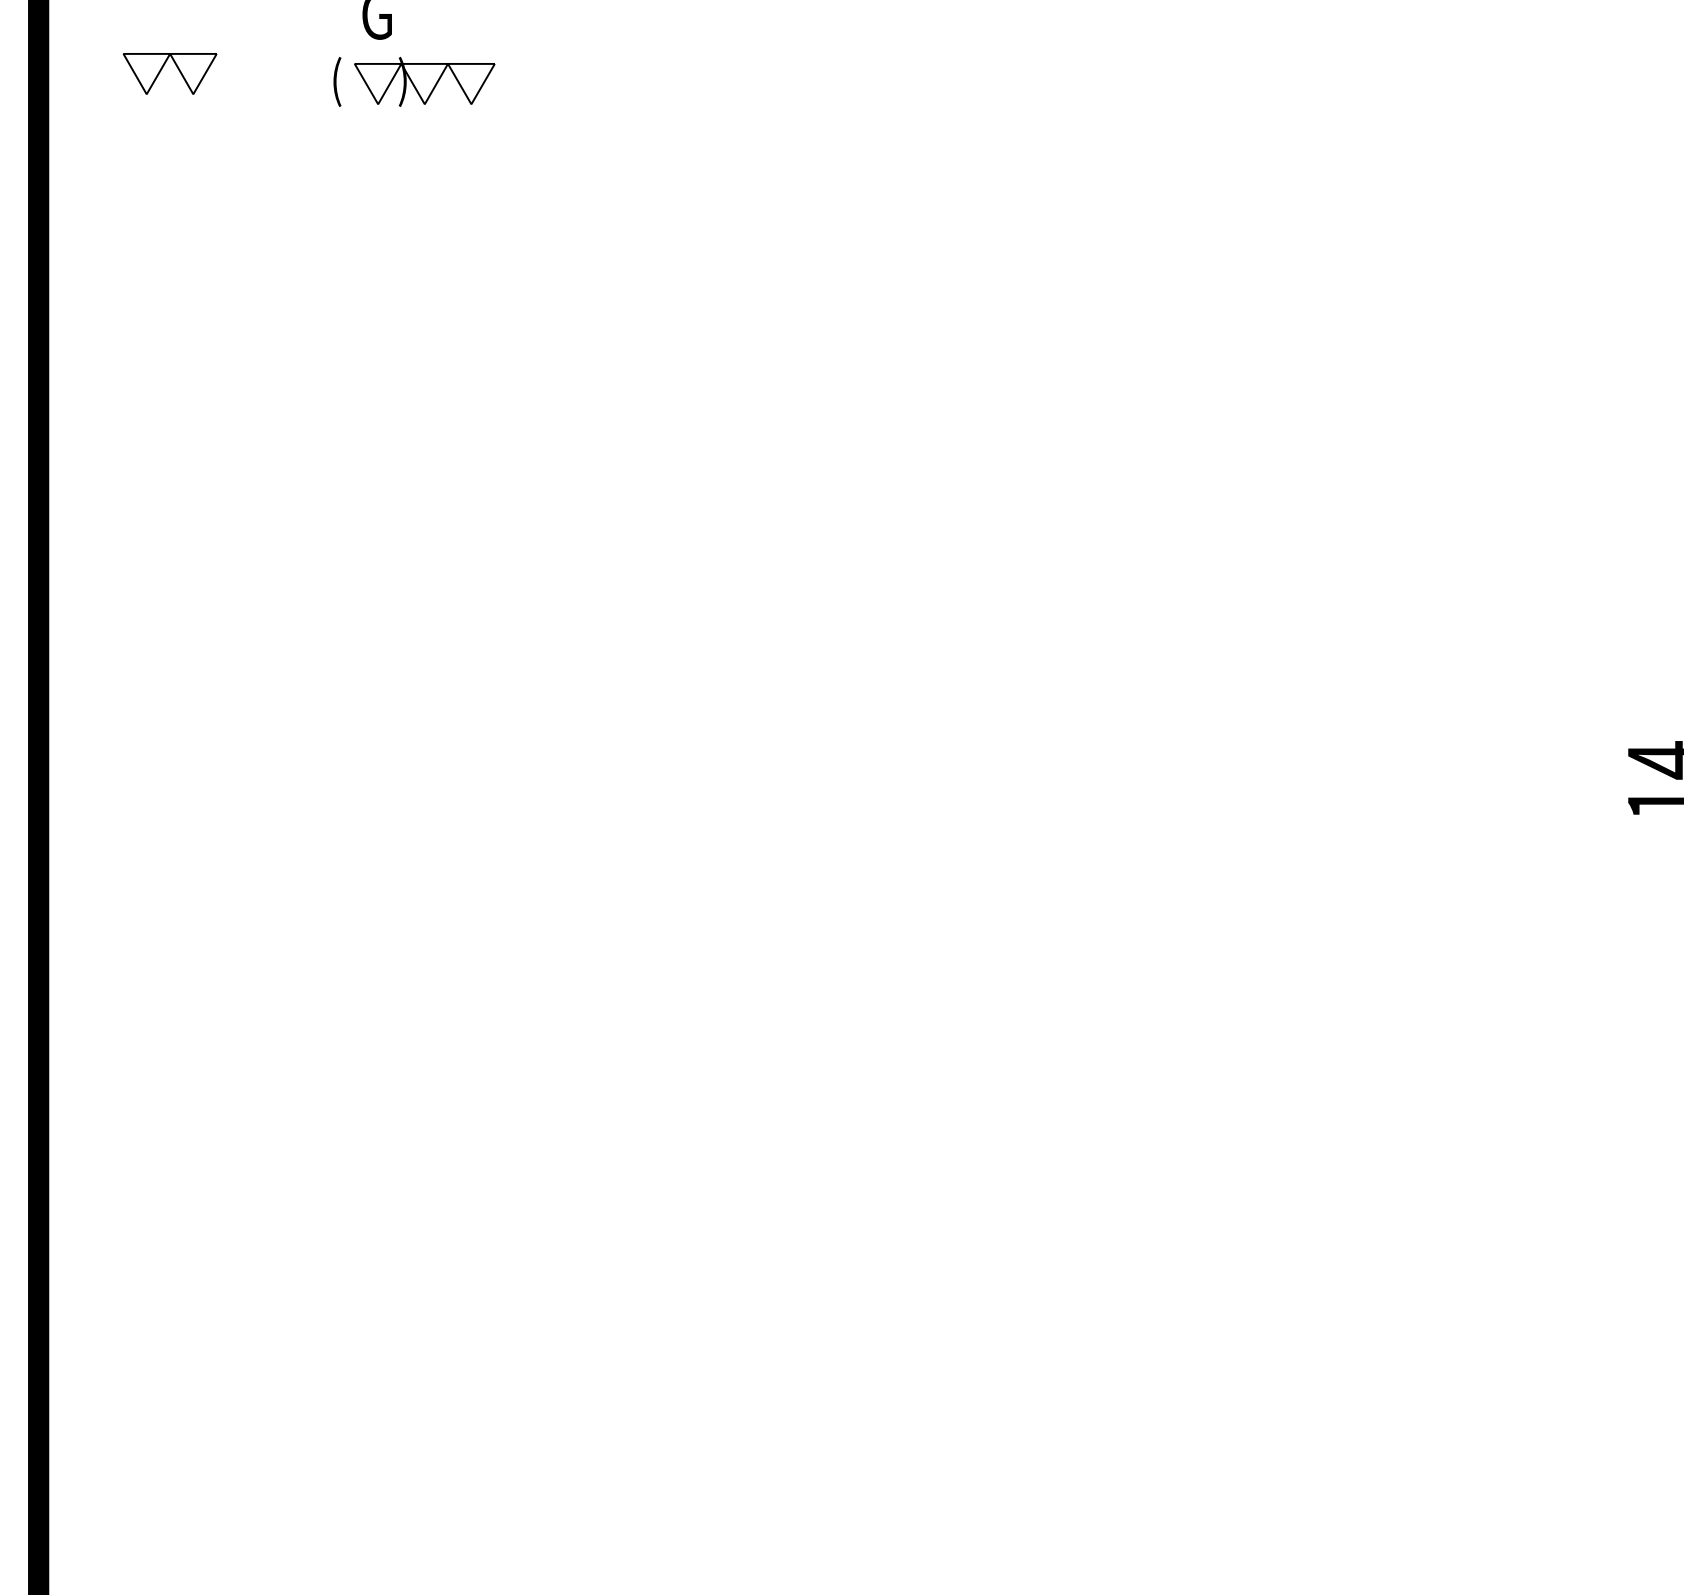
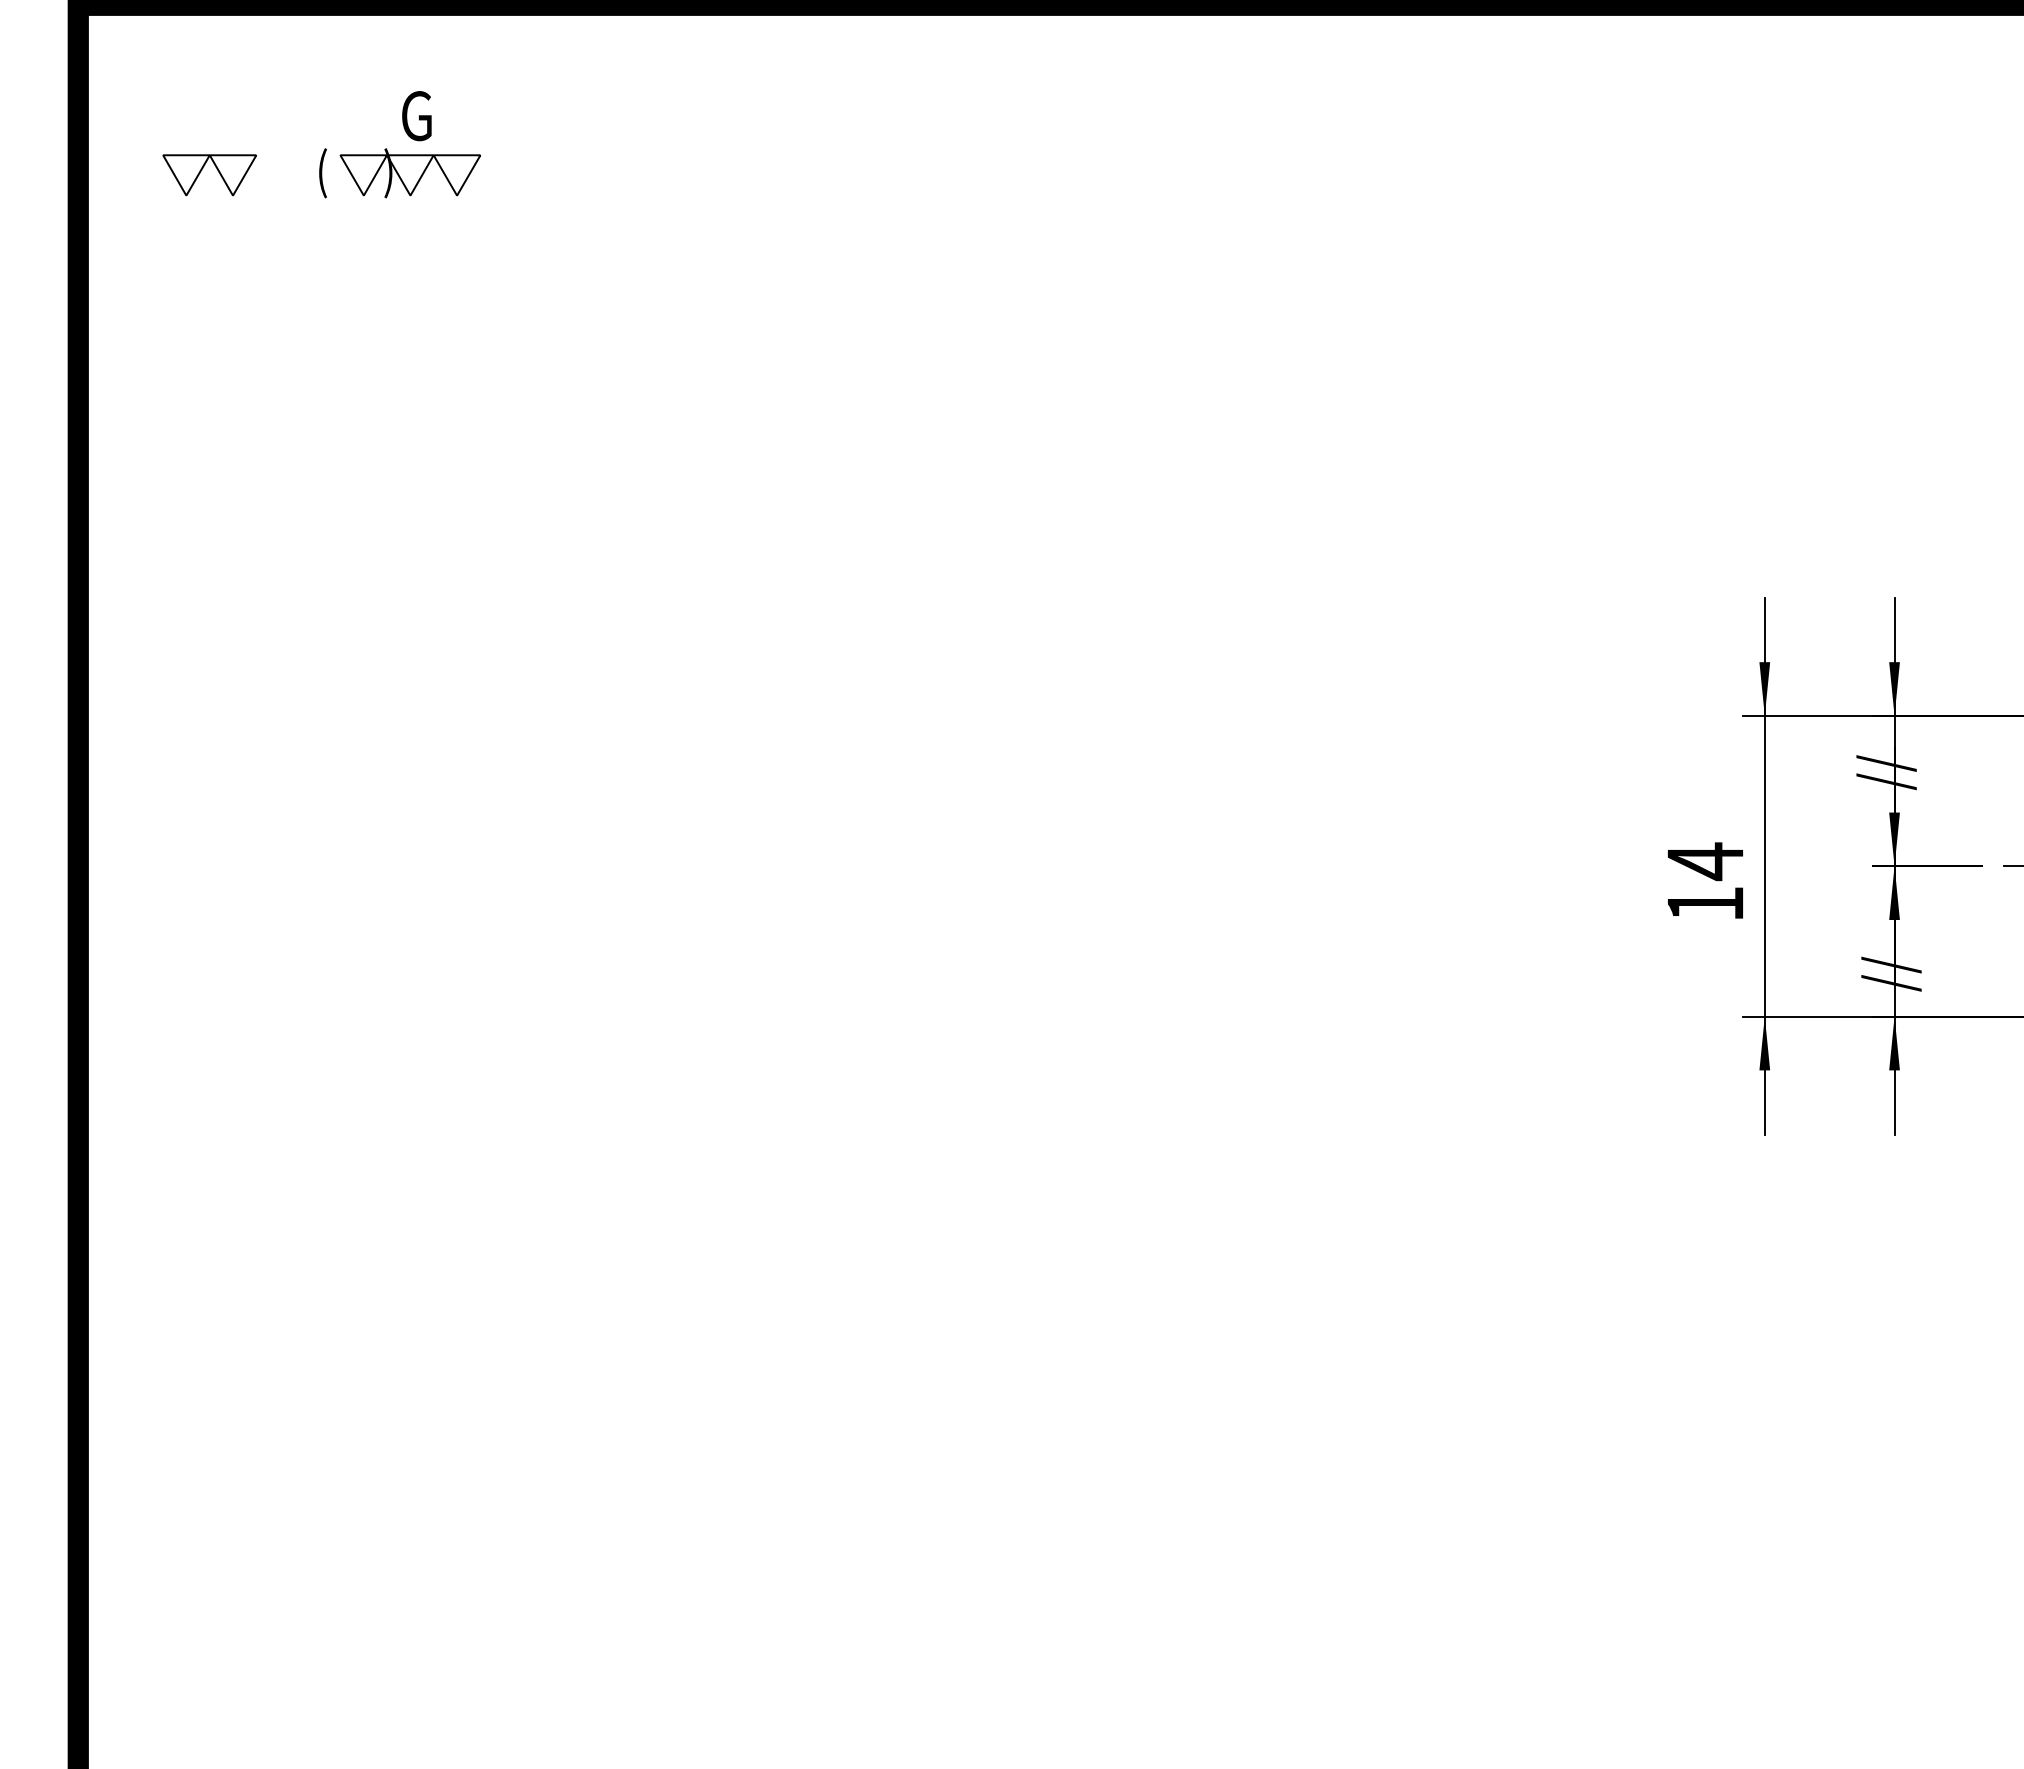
part: (413, 82) -> (399, 173), moved

